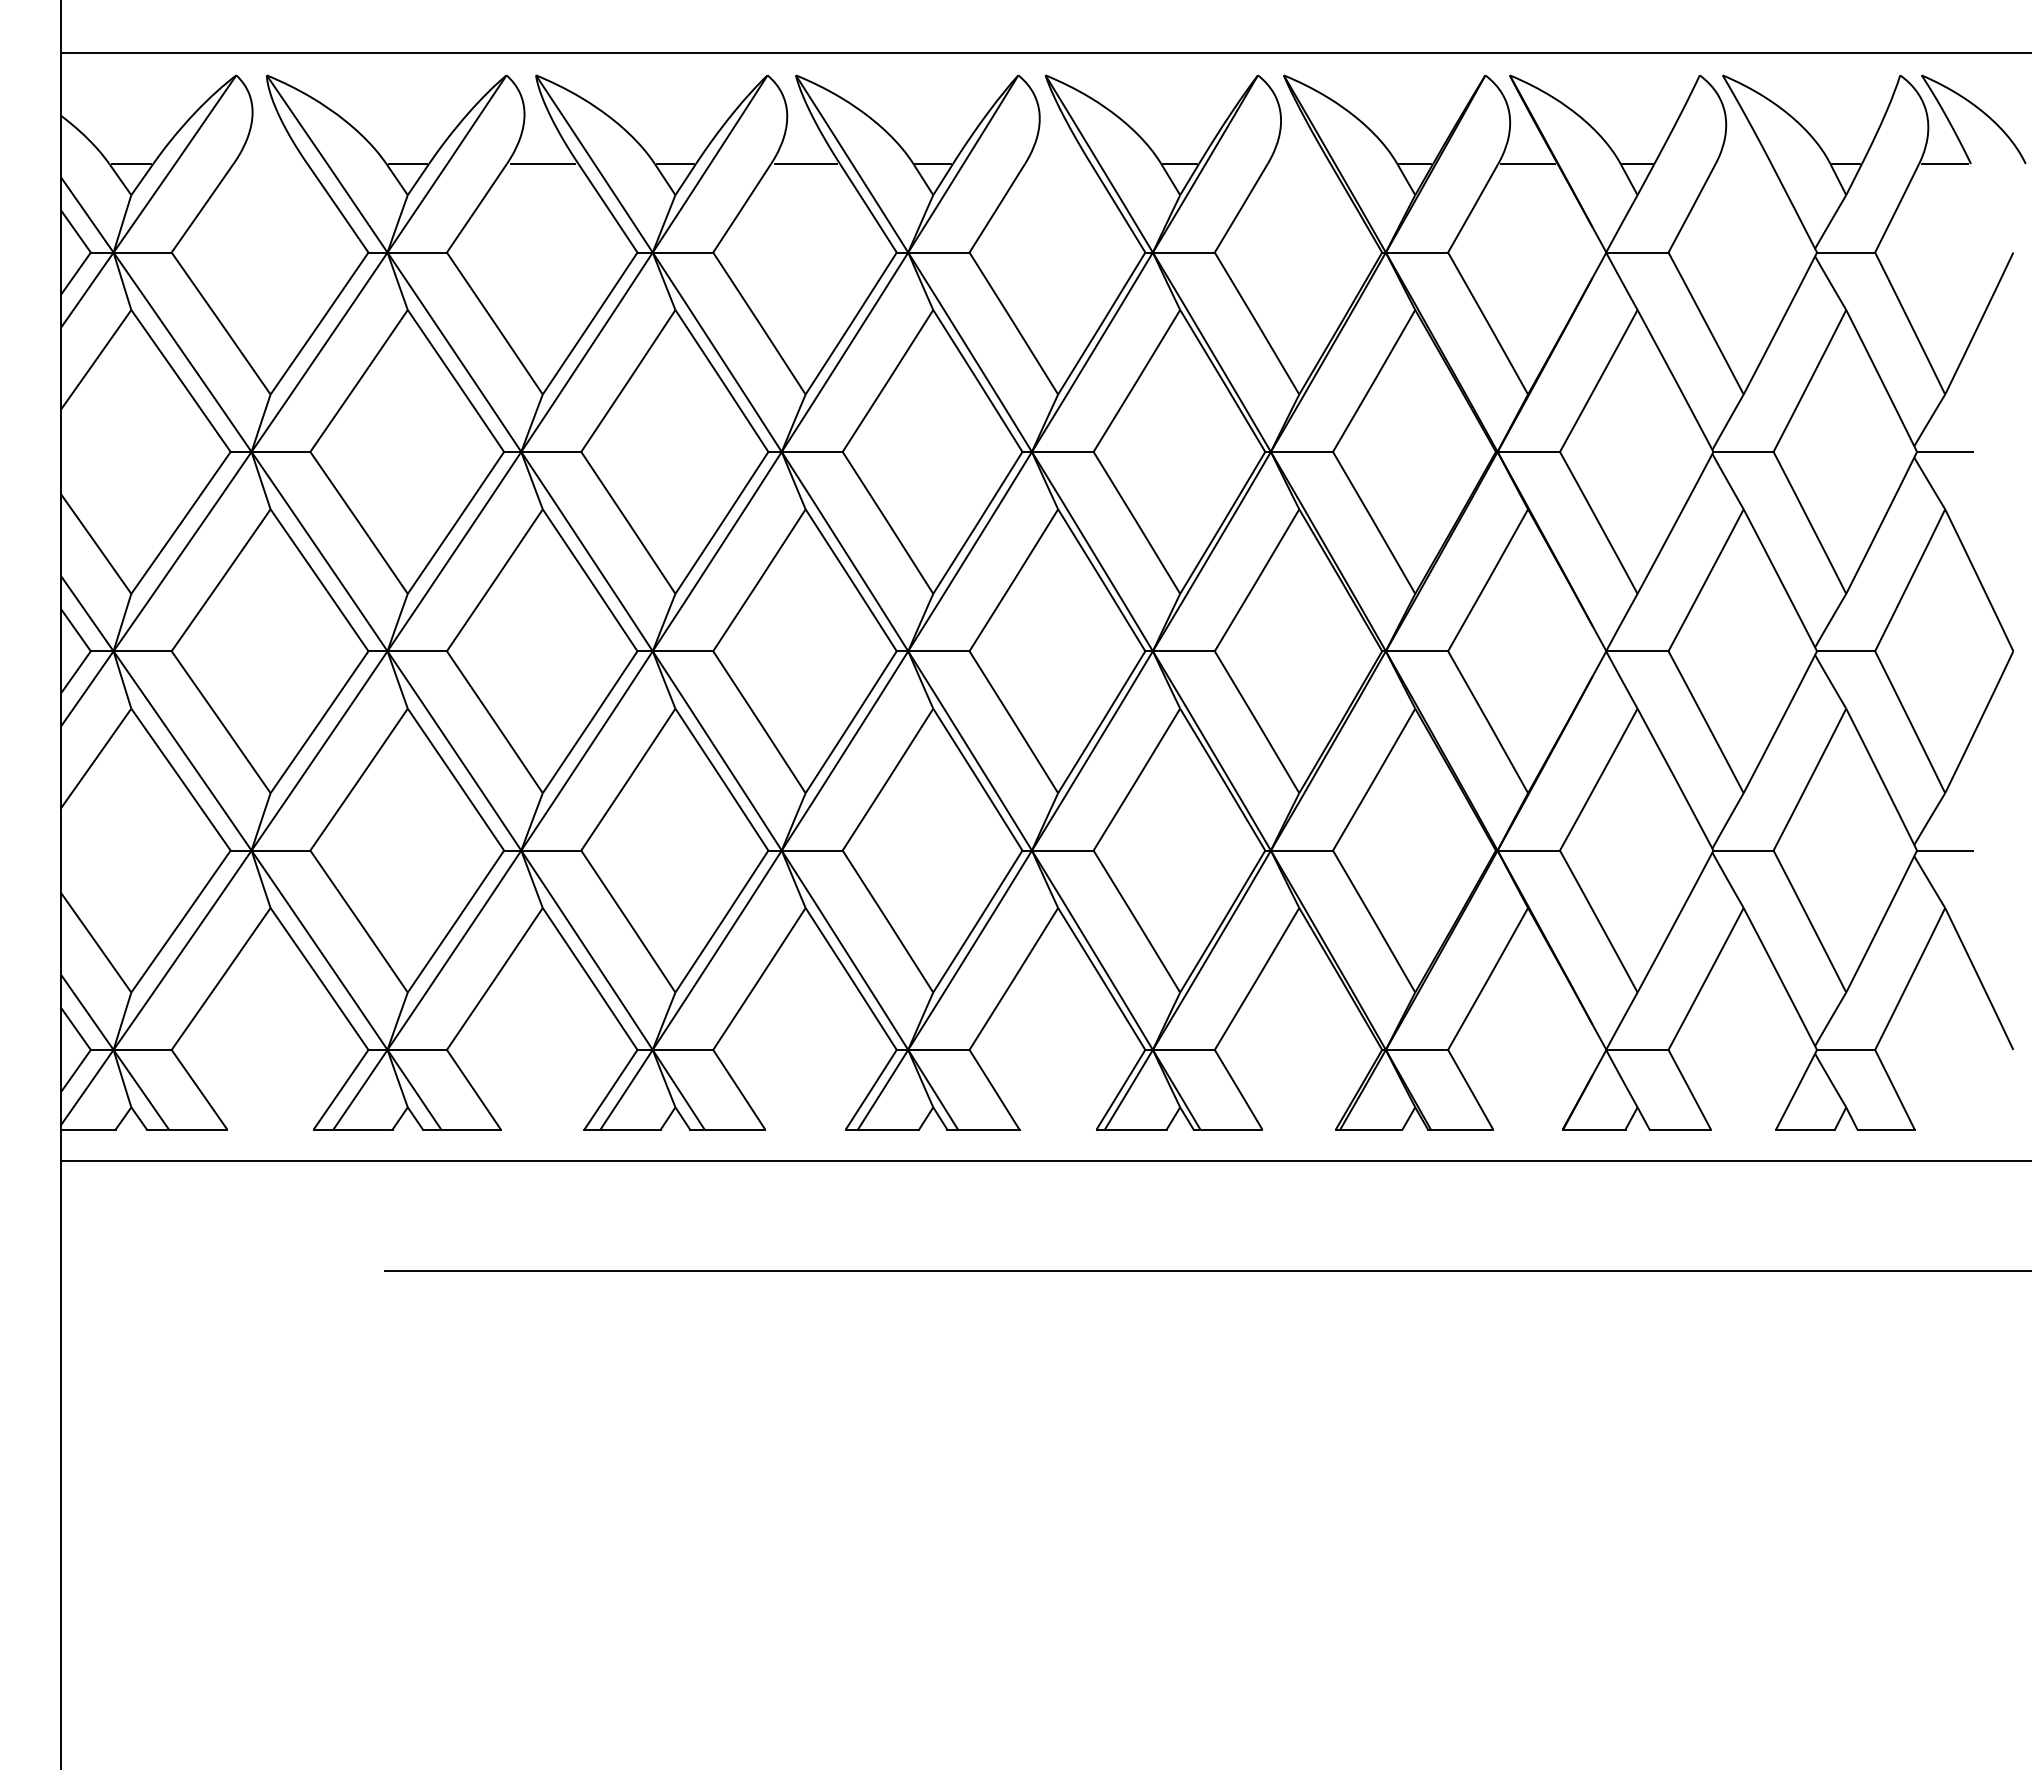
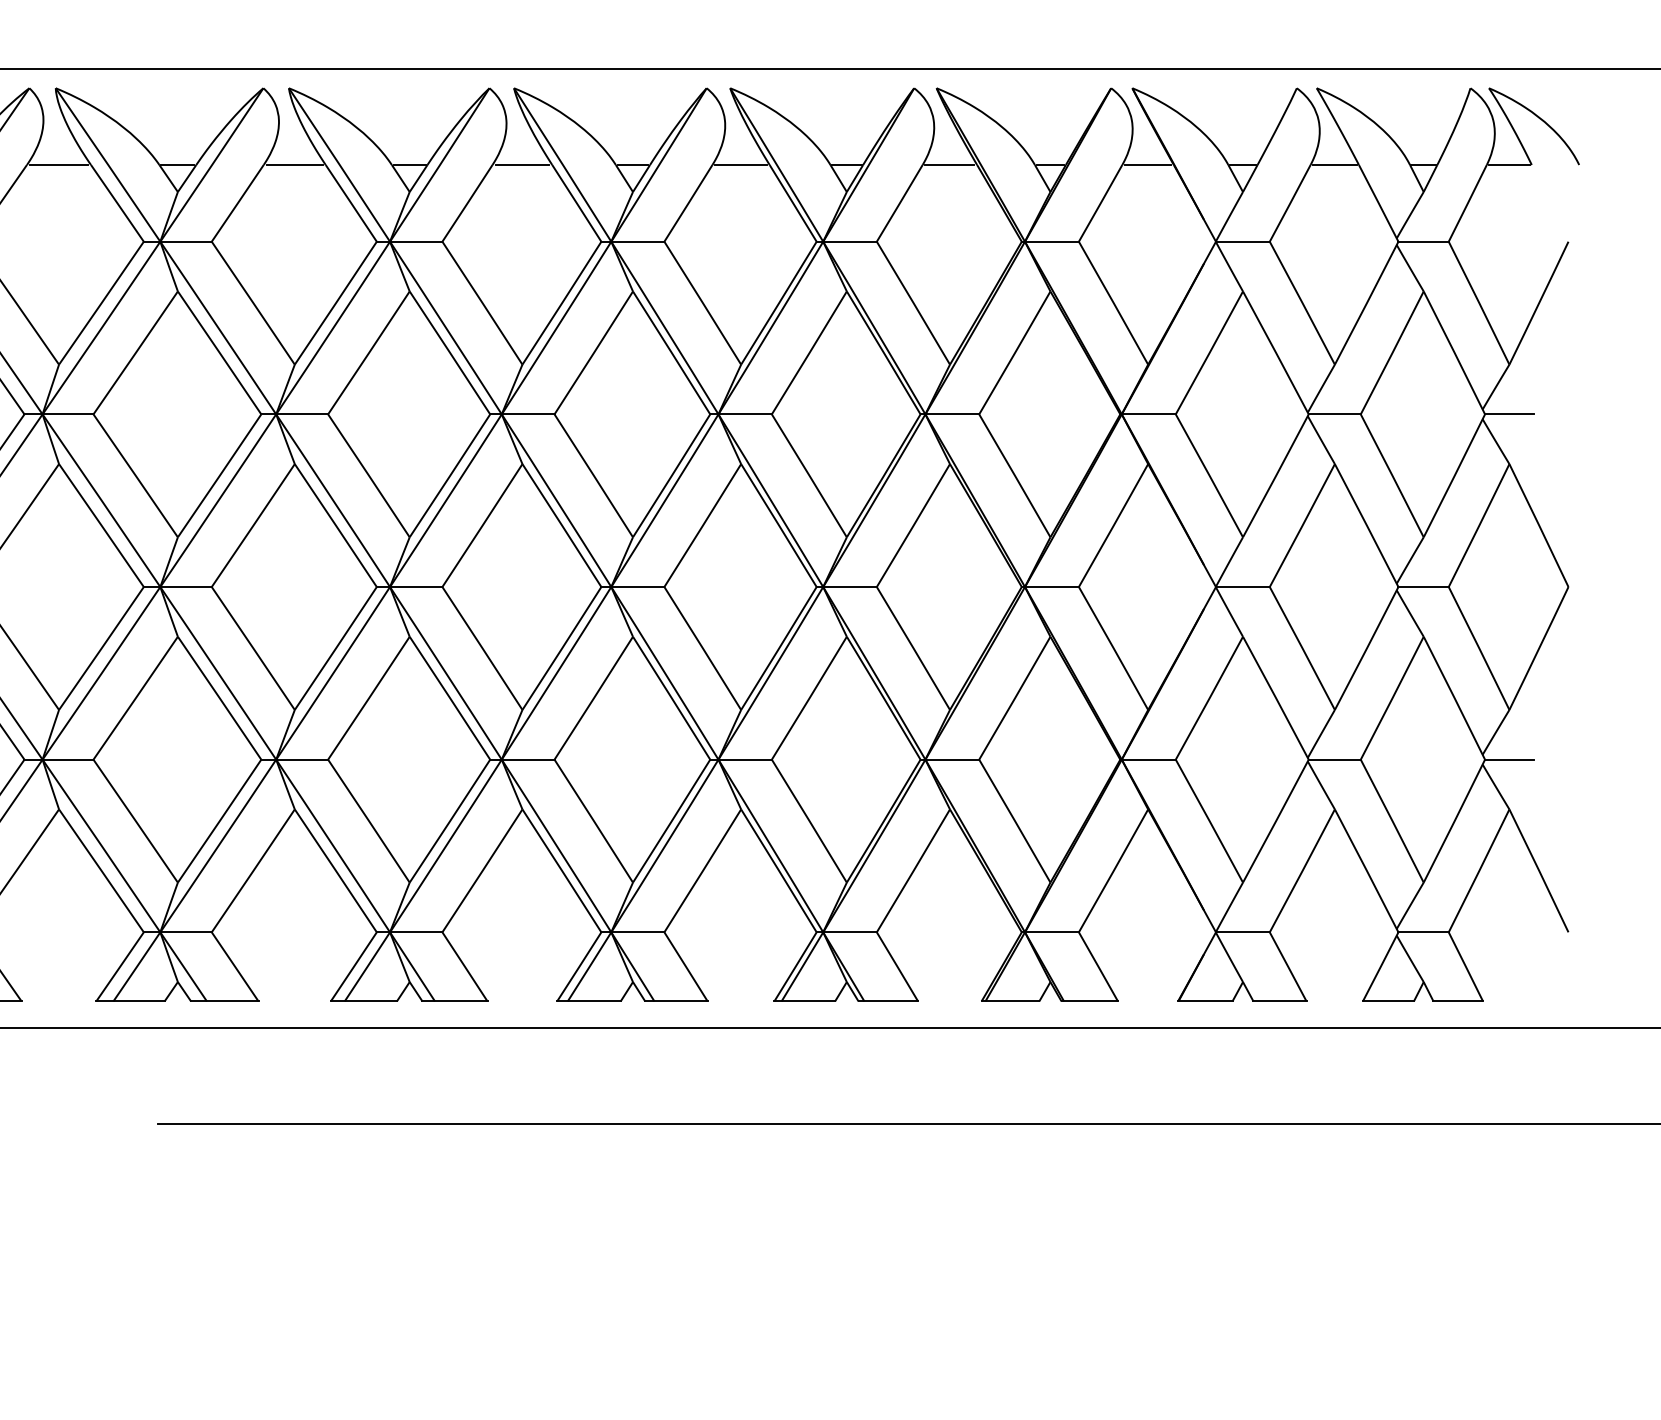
line: (270, 163) -> (58, 164), added
line: (1057, 163) -> (740, 164), added
line: (1298, 163) -> (949, 164), added
line: (1743, 163) -> (1334, 164), added

